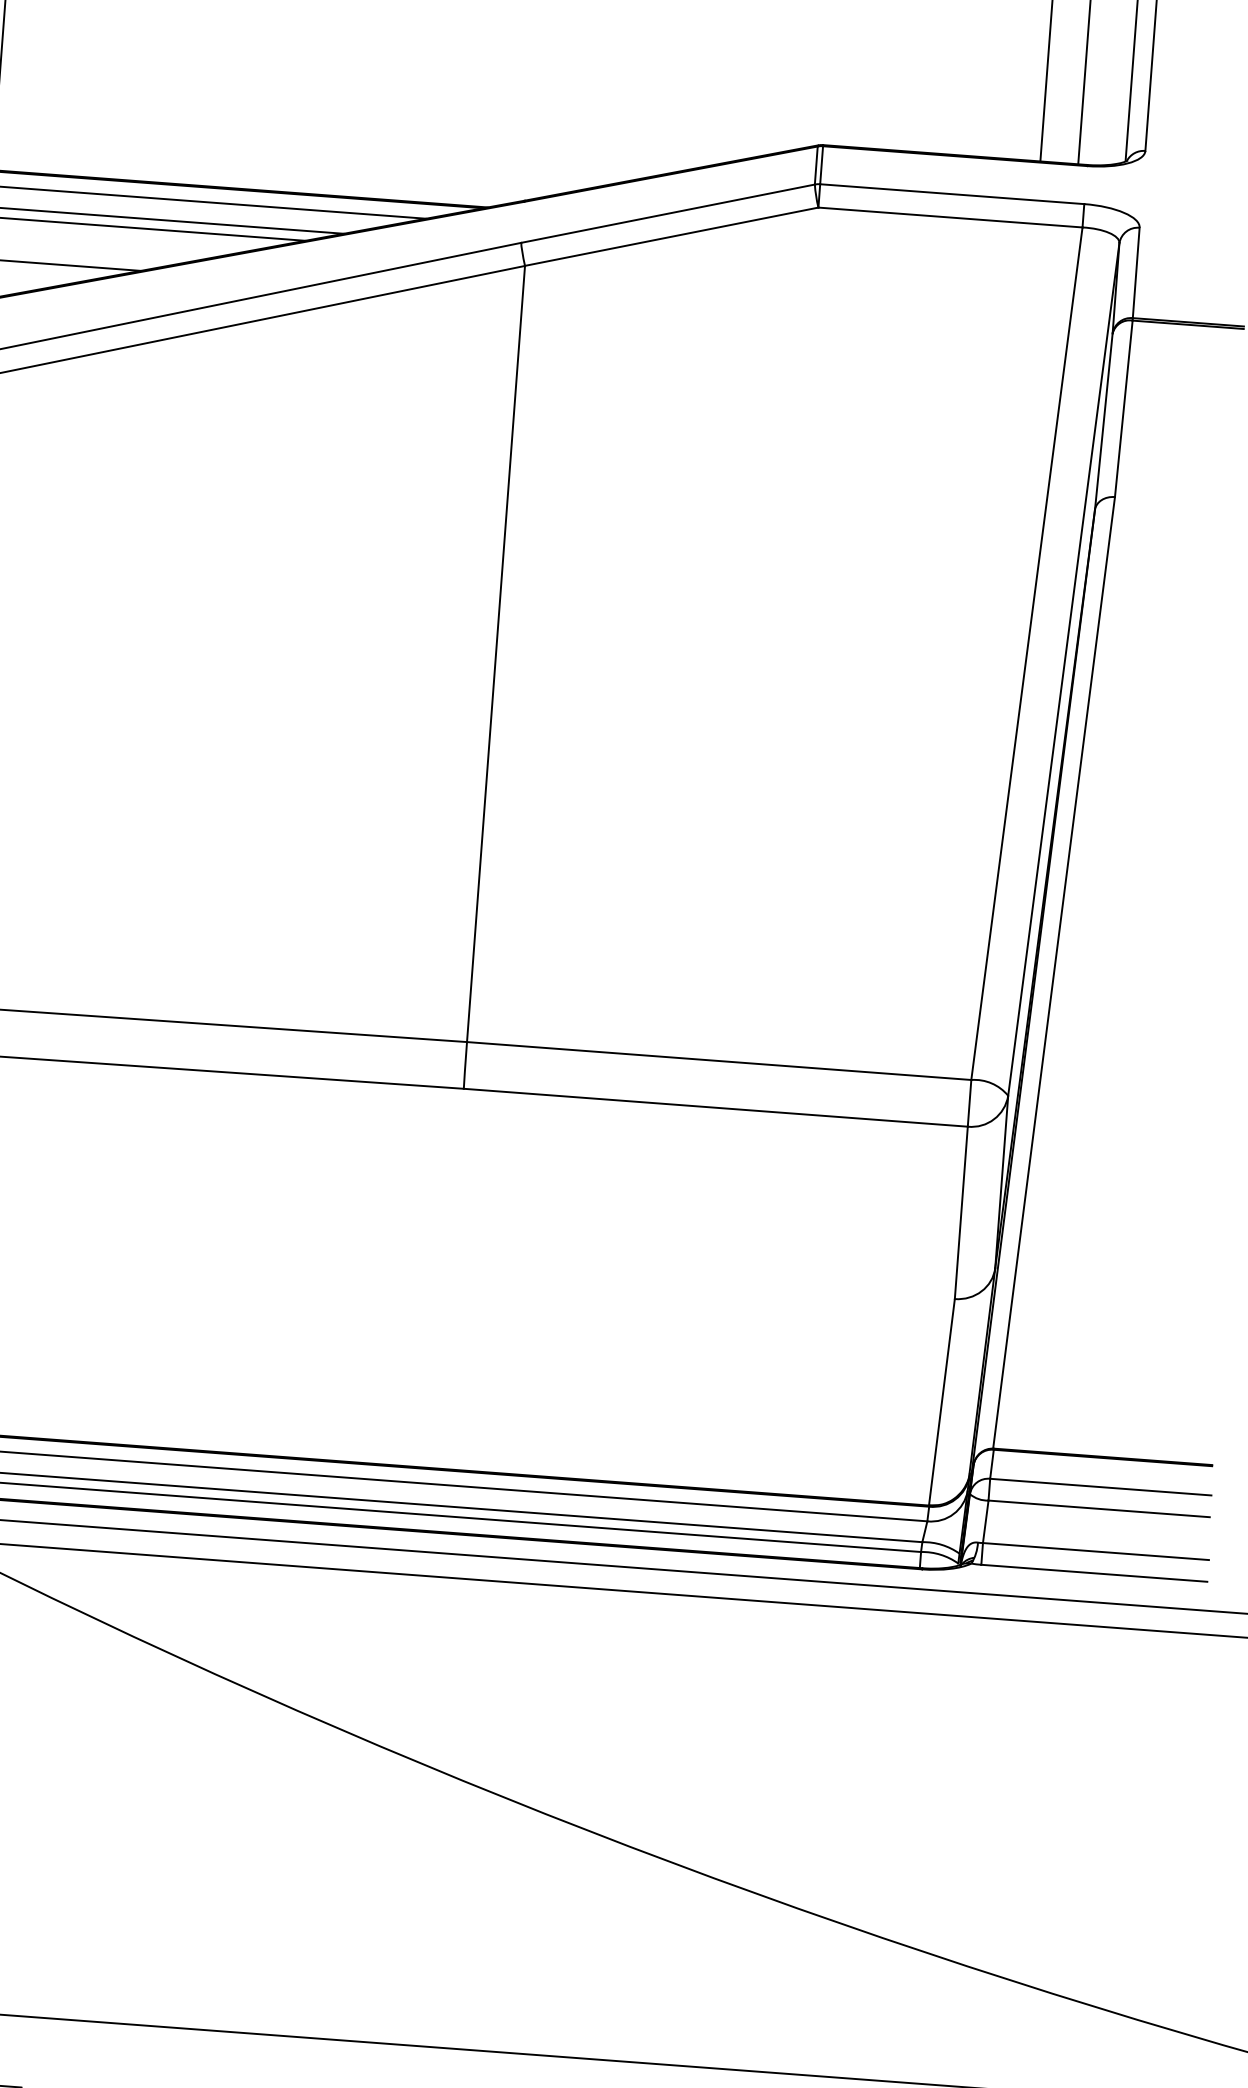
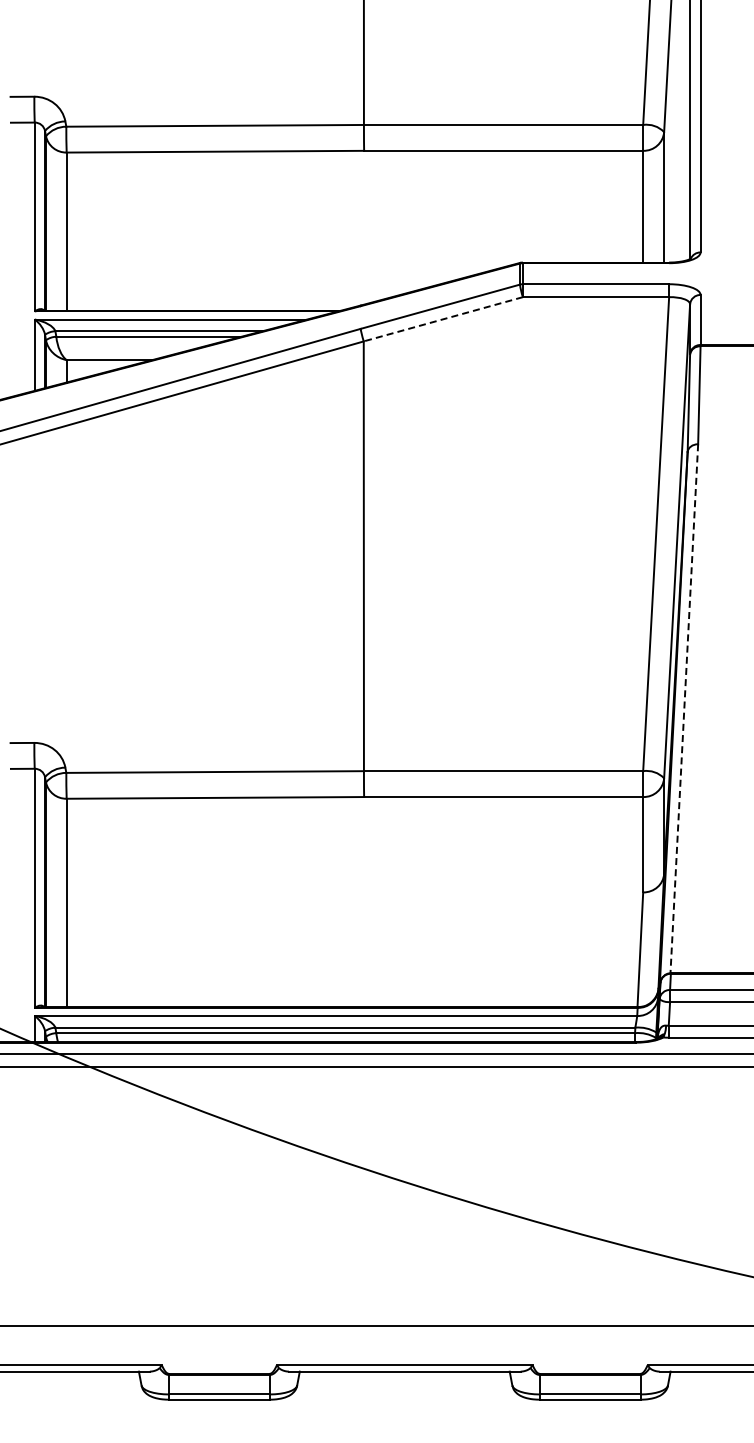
line: (672, 237) -> (443, 319), solid -> dashed
line: (1054, 972) -> (684, 708), solid -> dashed

